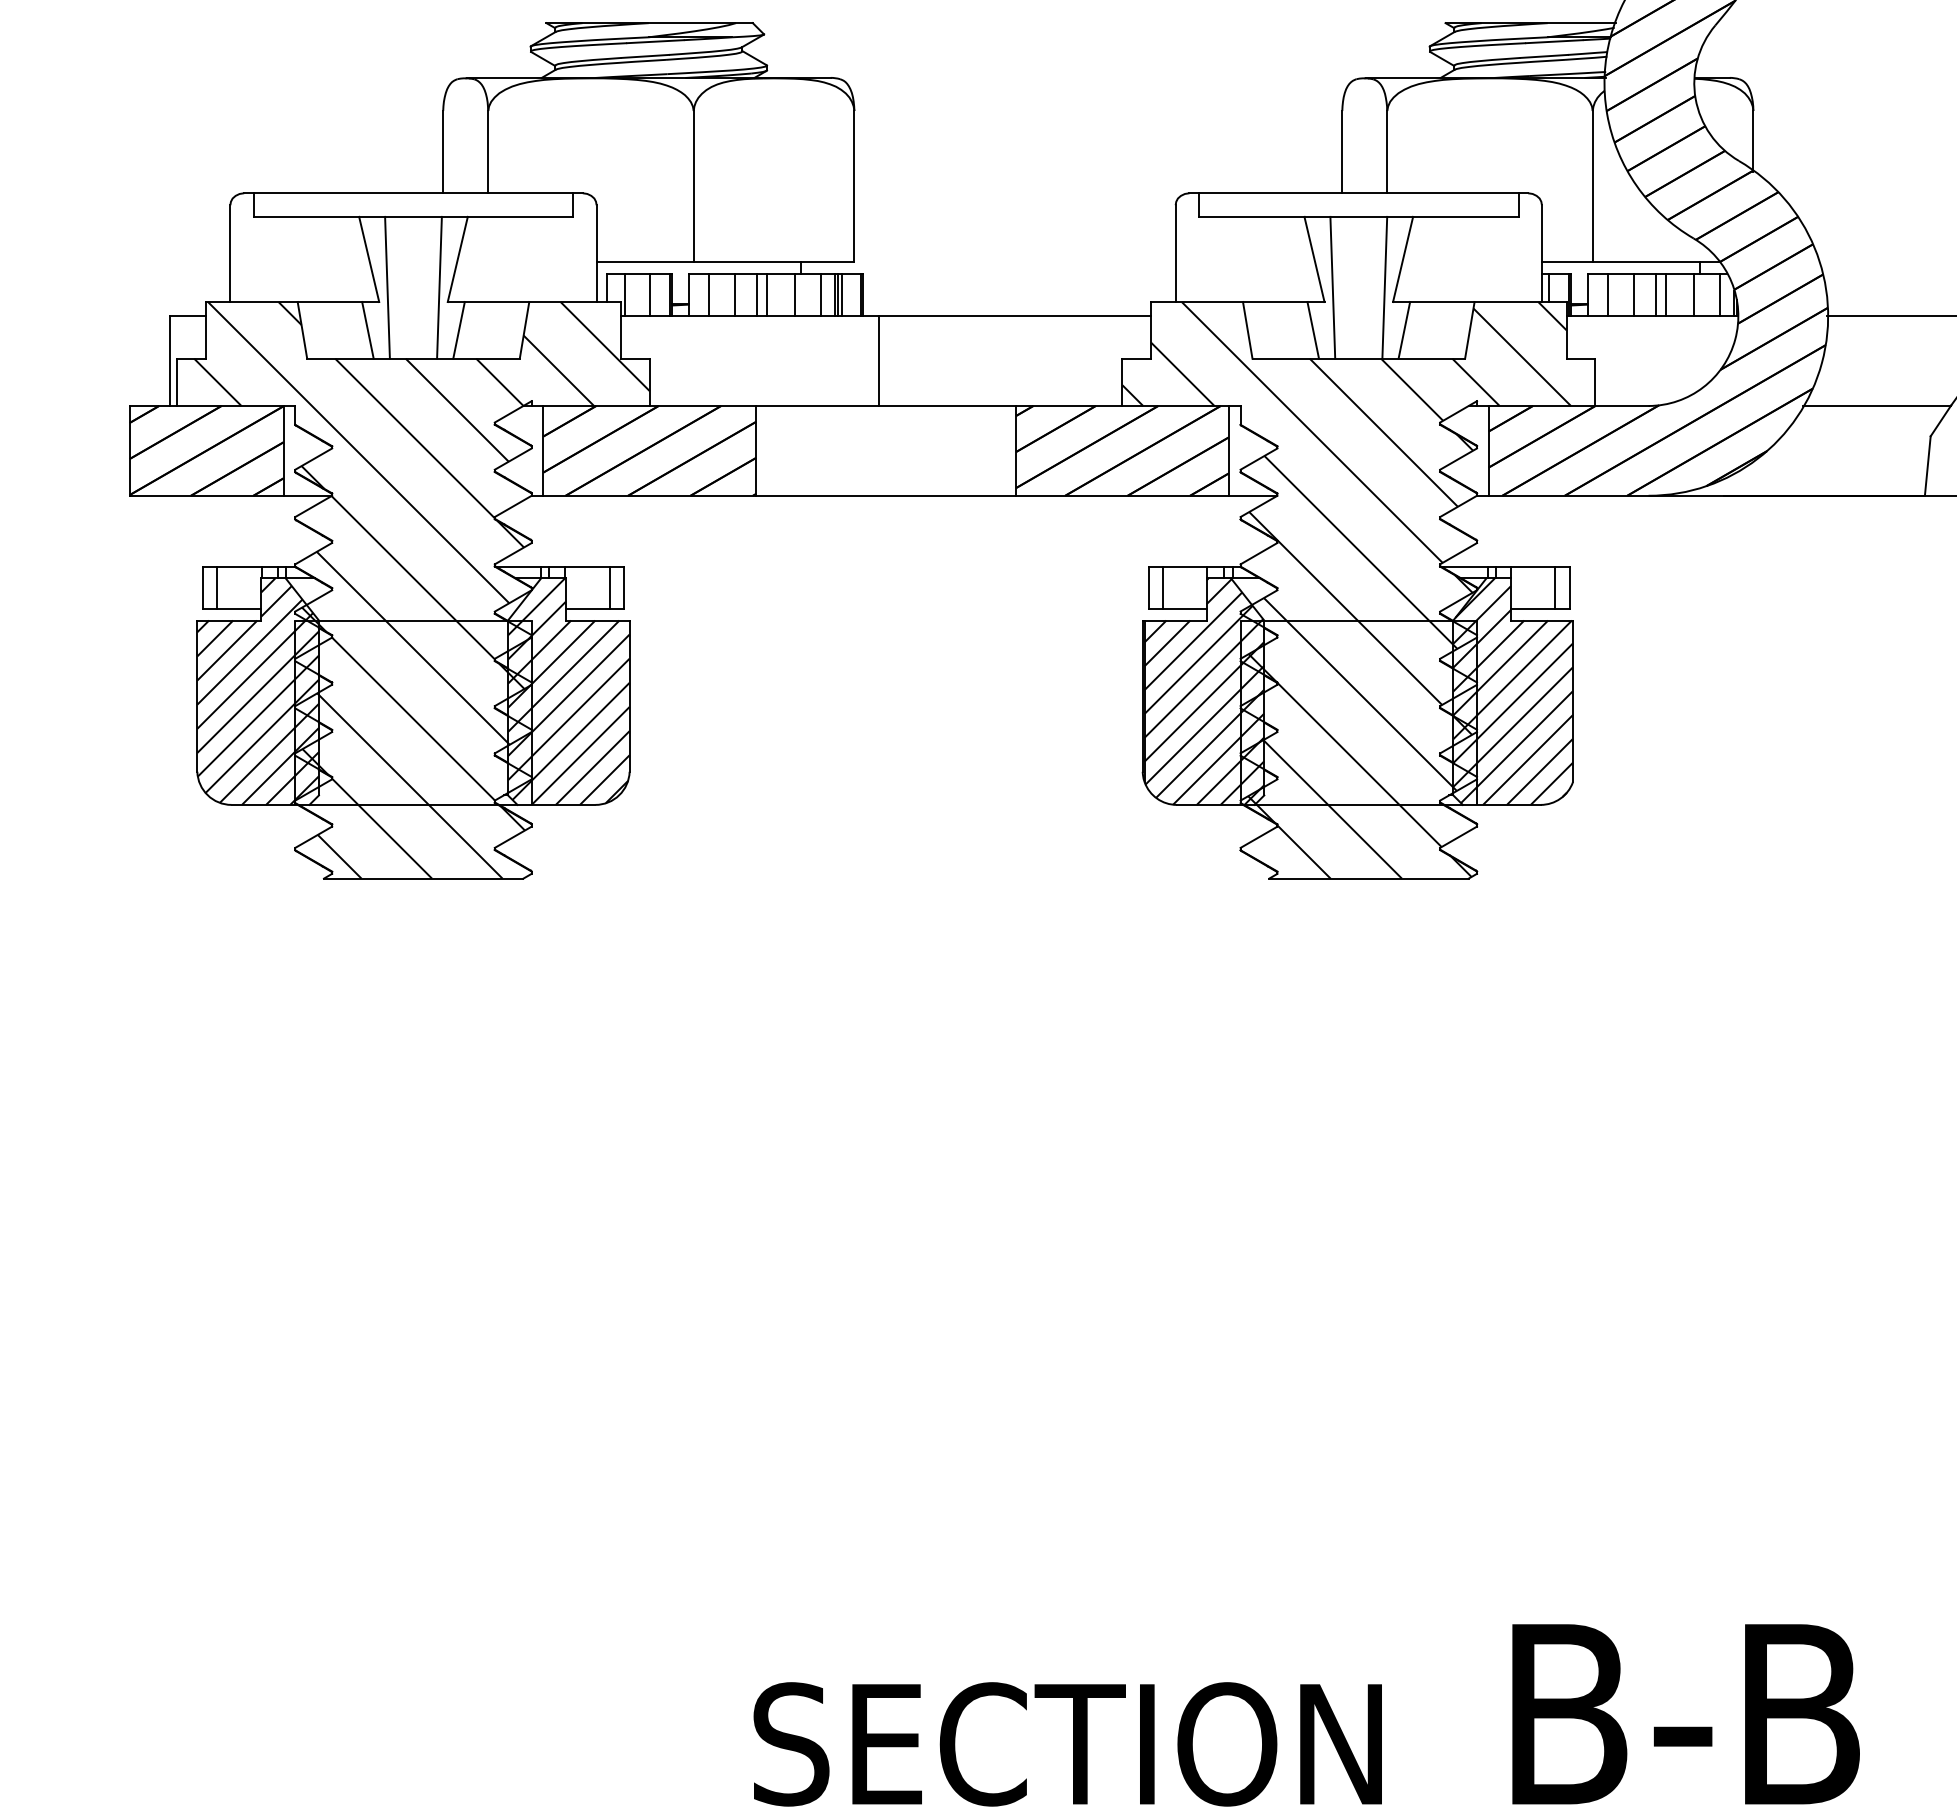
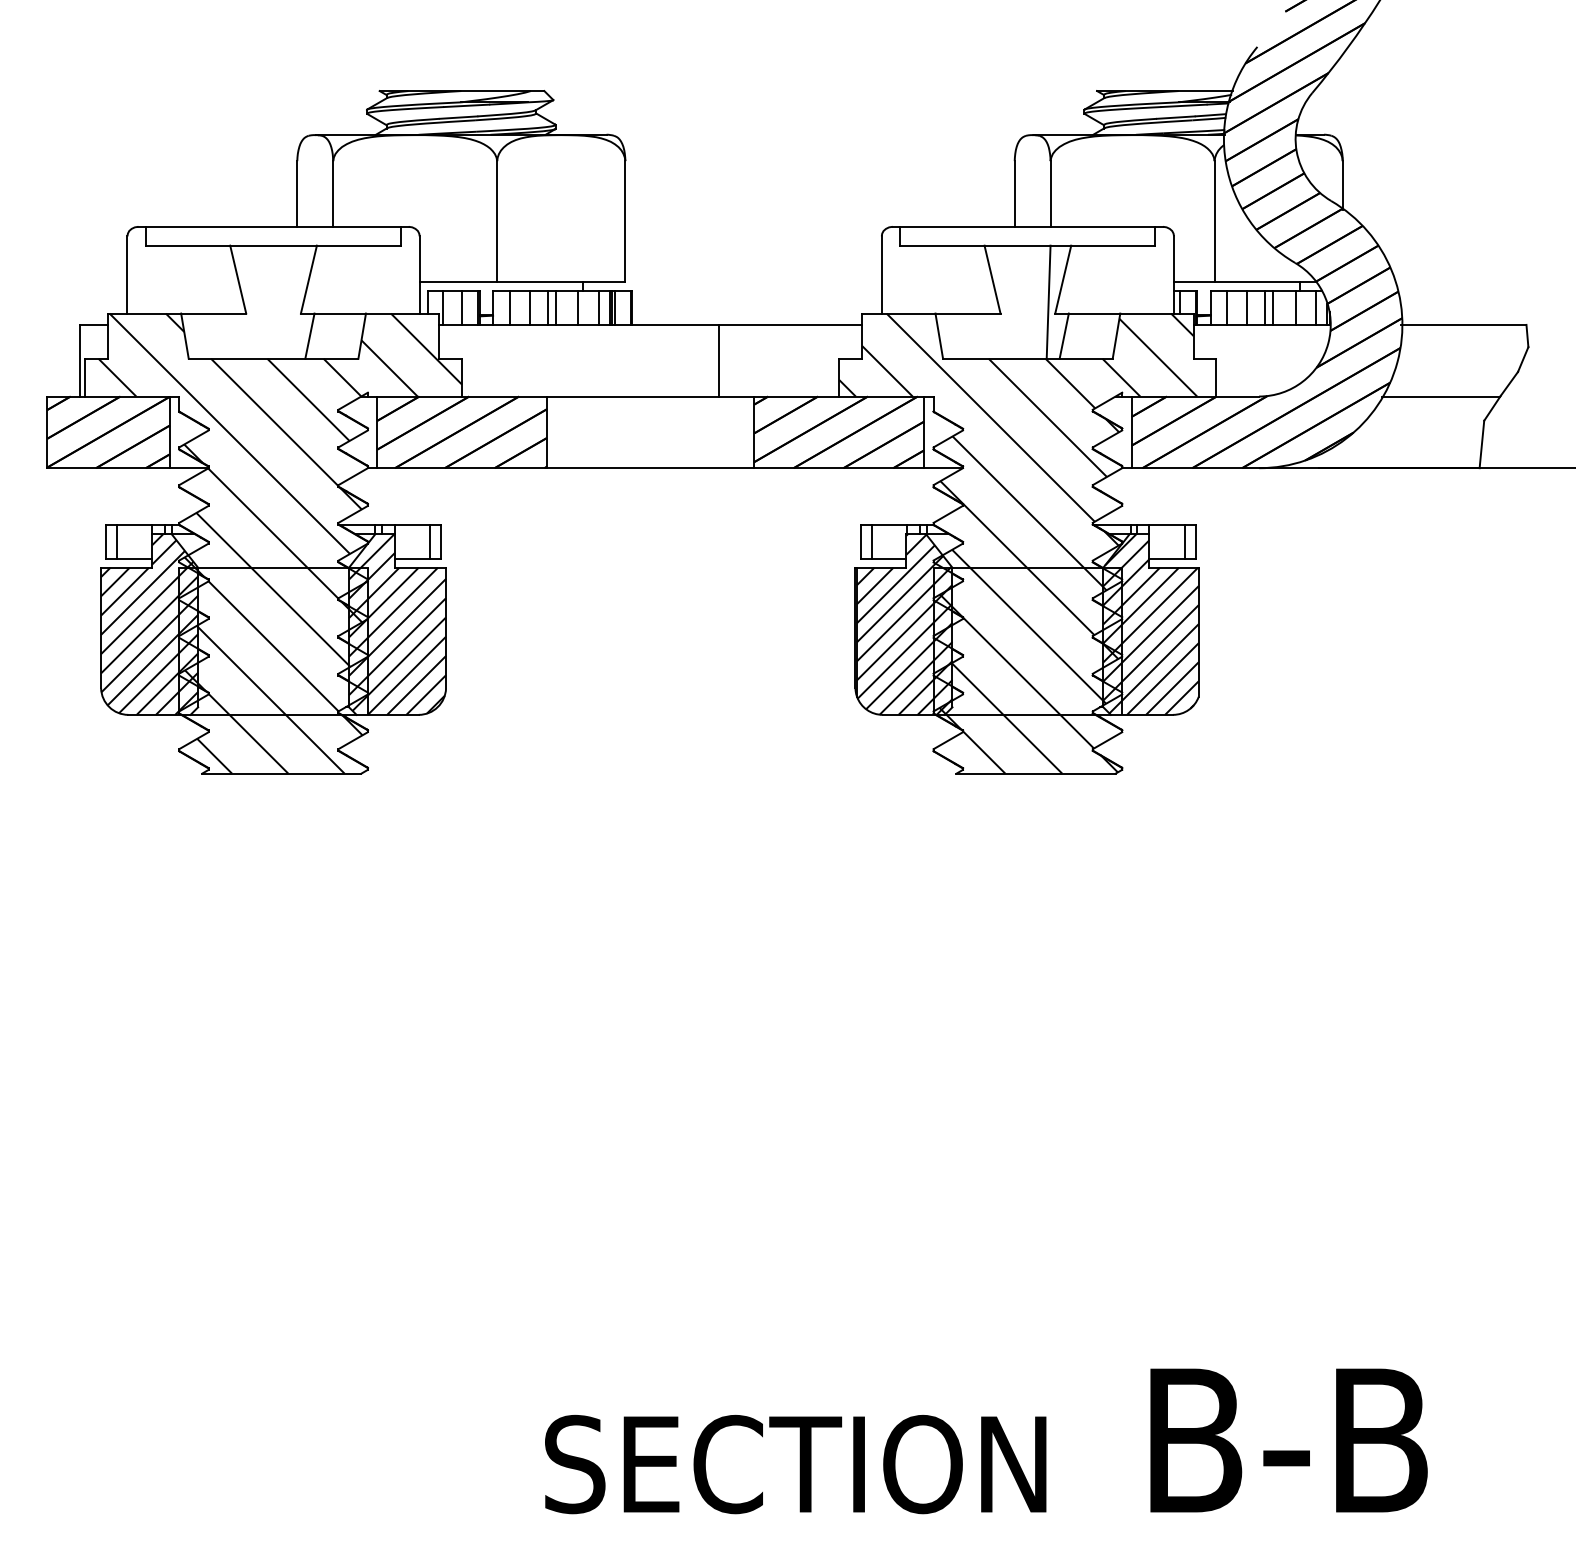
line: (387, 286) -> (252, 301), removed
line: (439, 286) -> (294, 301), removed
line: (1333, 286) -> (1007, 301), removed
line: (367, 329) -> (236, 335), removed
line: (1313, 329) -> (991, 335), removed
line: (879, 360) -> (719, 360), moved

